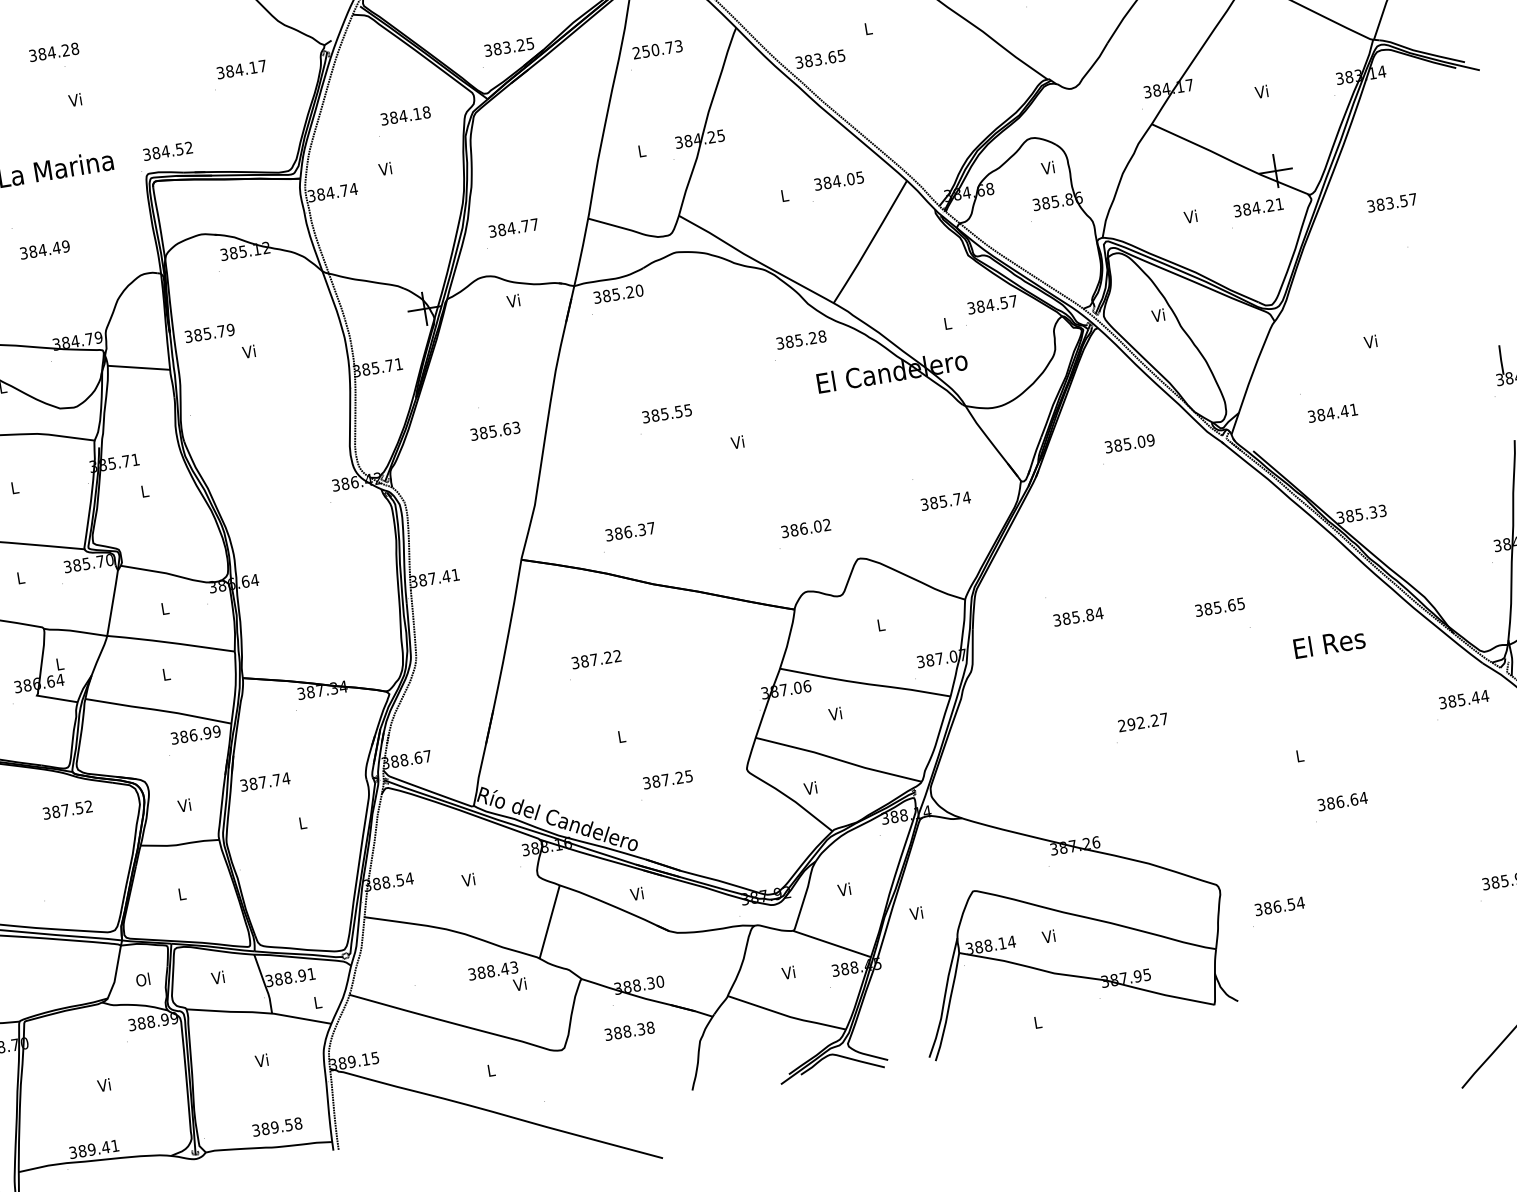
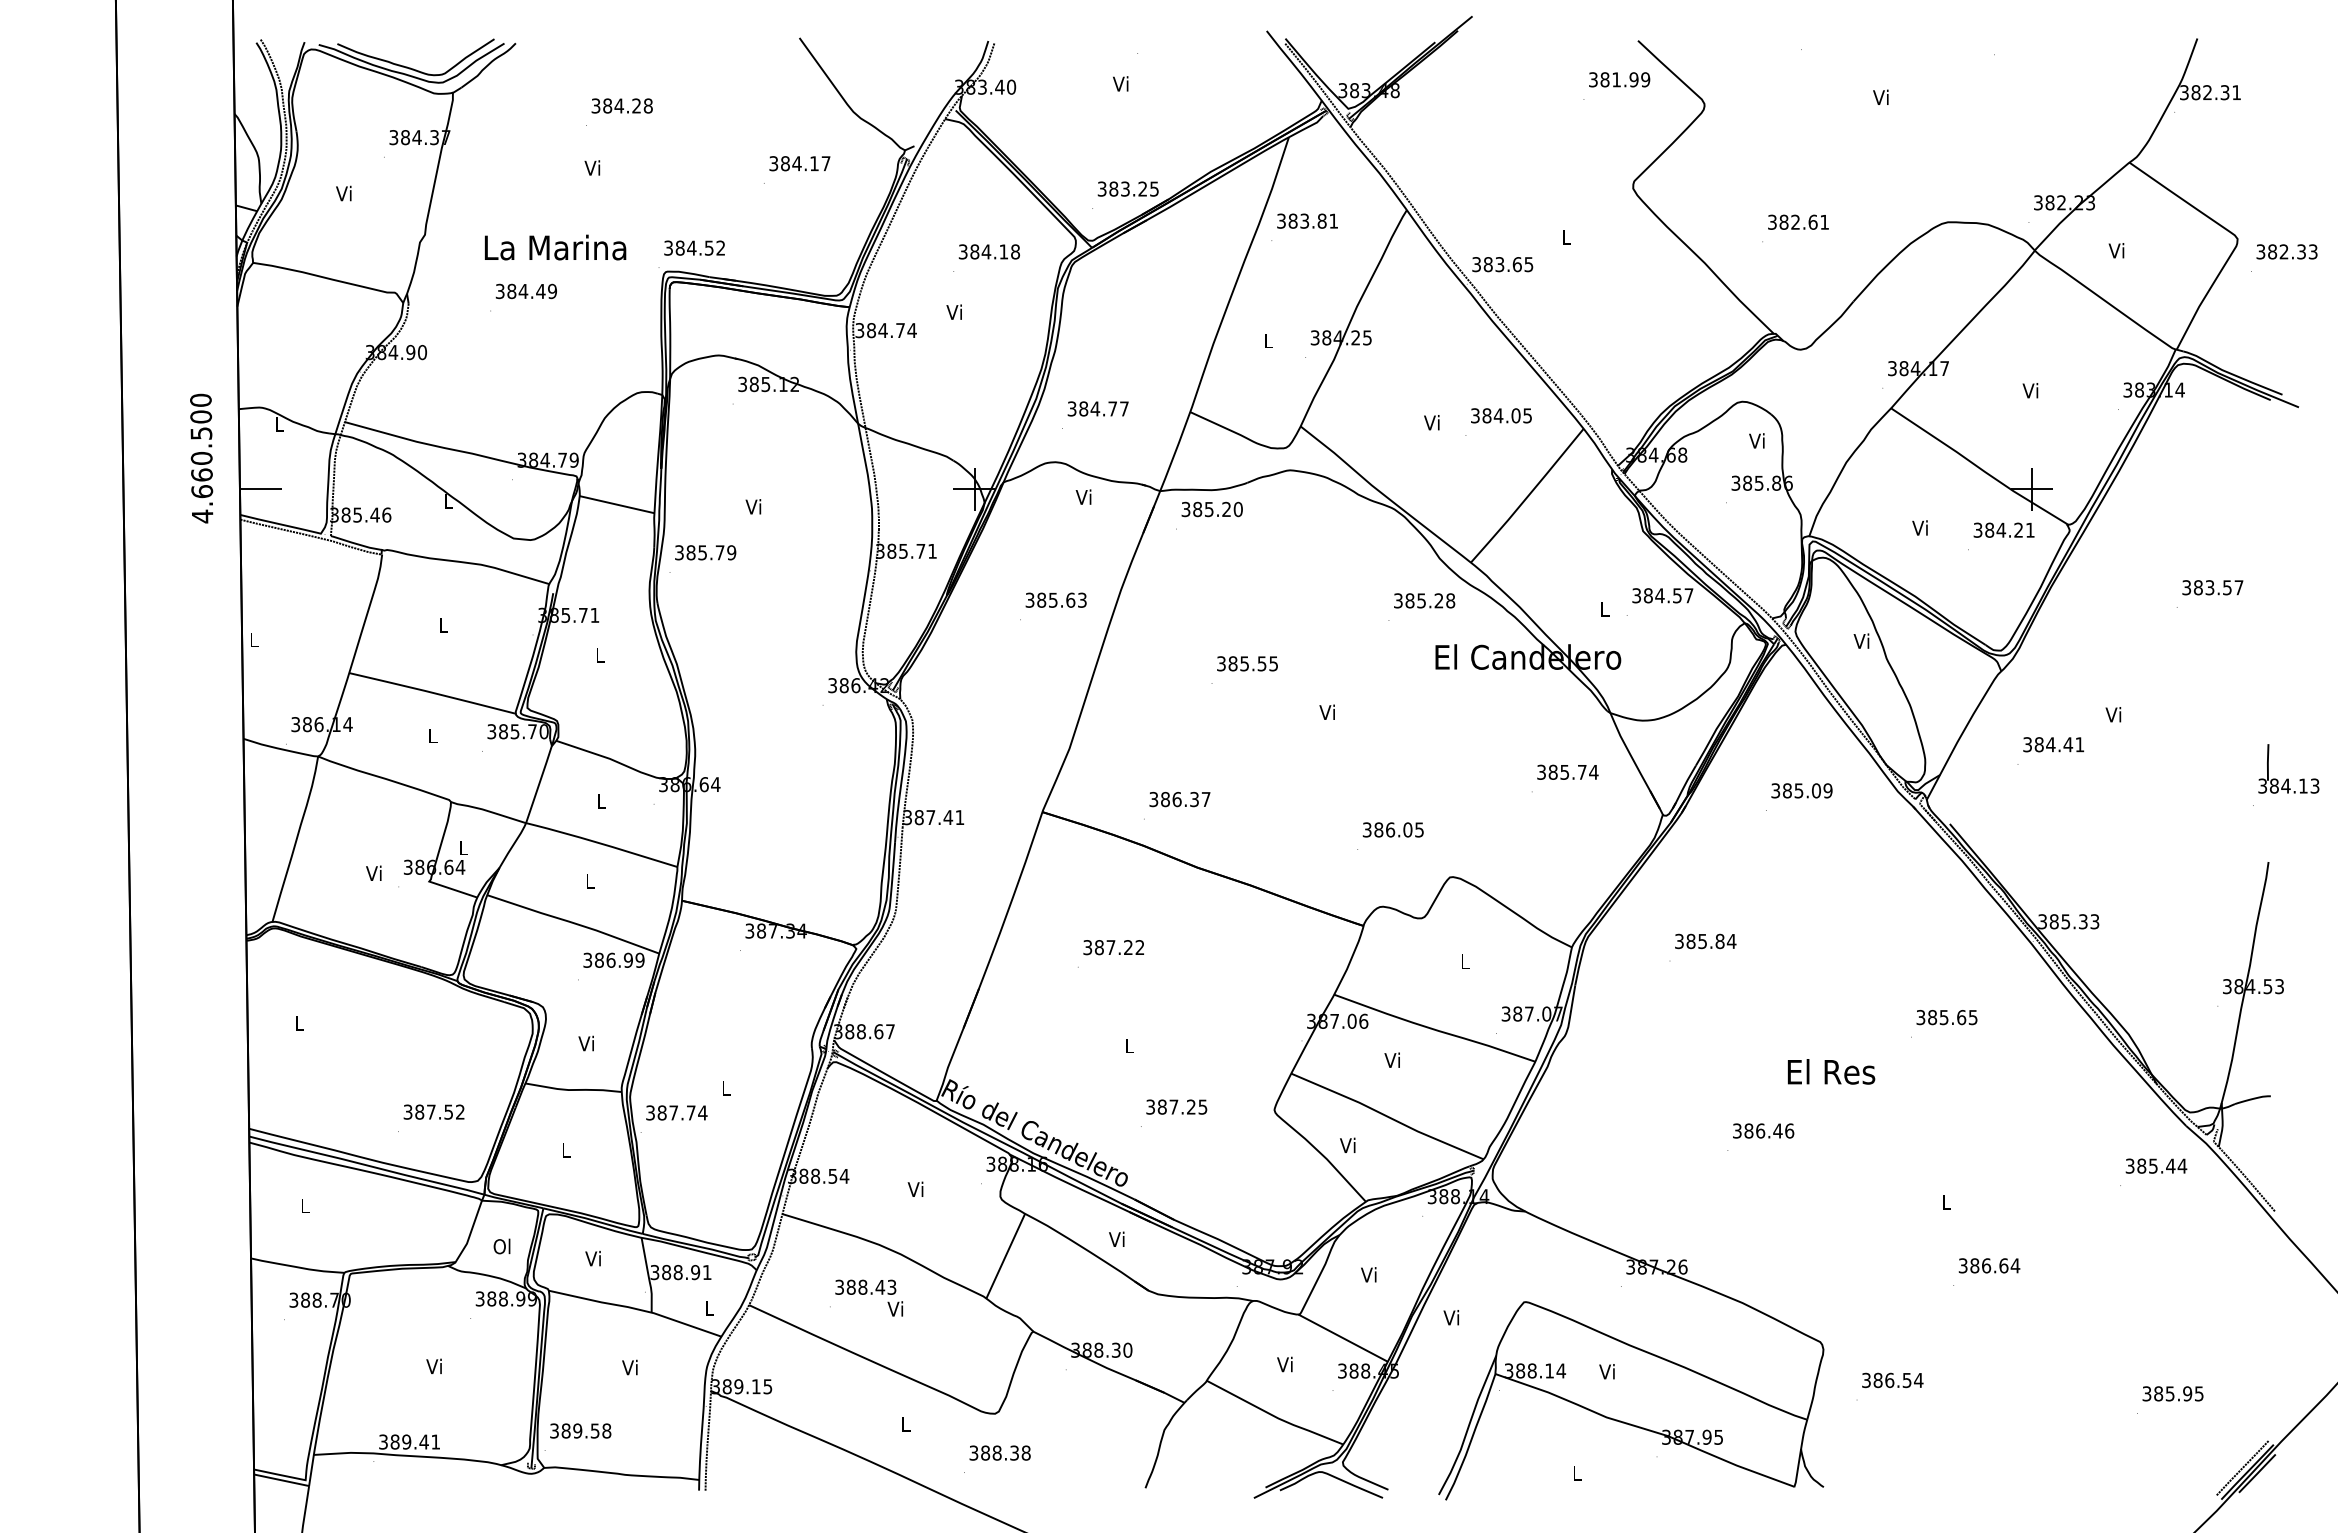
text: (657, 49) -> (1307, 220), 250.73 -> 383.81
text: (53, 51) -> (621, 105), moved
text: (783, 195) -> (1431, 422), L -> Vi
text: (1391, 202) -> (2212, 587), moved
text: (44, 250) -> (525, 291), moved
text: (209, 333) -> (705, 552), moved
text: (1332, 413) -> (2053, 744), moved
text: (494, 430) -> (1055, 599), moved
text: (945, 500) -> (1567, 771), moved
text: (827, 524) -> (1419, 829), 386.02 -> 386.05
text: (1219, 607) -> (1946, 1017), moved
text: (1078, 616) -> (1705, 941), moved
text: (1329, 643) -> (1831, 1071), moved
text: (1143, 722) -> (1763, 1130), 292.27 -> 386.46
text: (264, 781) -> (676, 1112), moved
text: (67, 809) -> (433, 1111), moved
text: (496, 978) -> (868, 1297), moved
text: (629, 1030) -> (999, 1452), moved
text: (277, 1126) -> (580, 1430), moved

